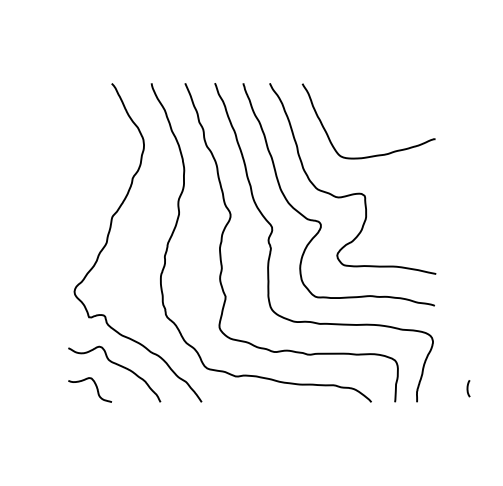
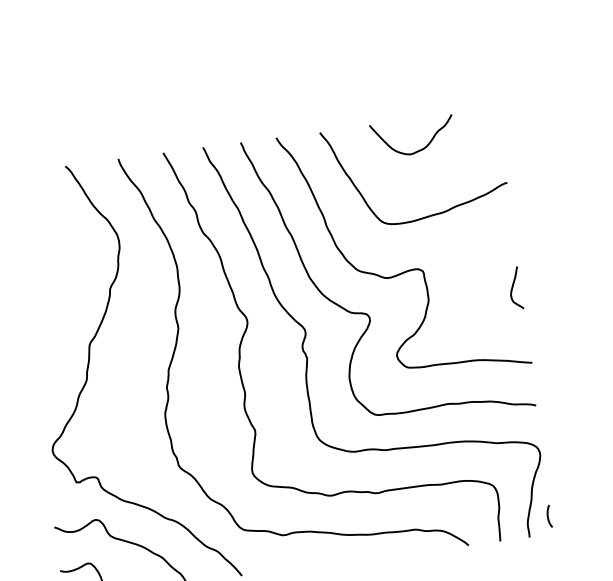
curve: (374, 105) -> (419, 148), added
curve: (429, 217) -> (513, 288), added
curve: (468, 388) -> (549, 516), moved

